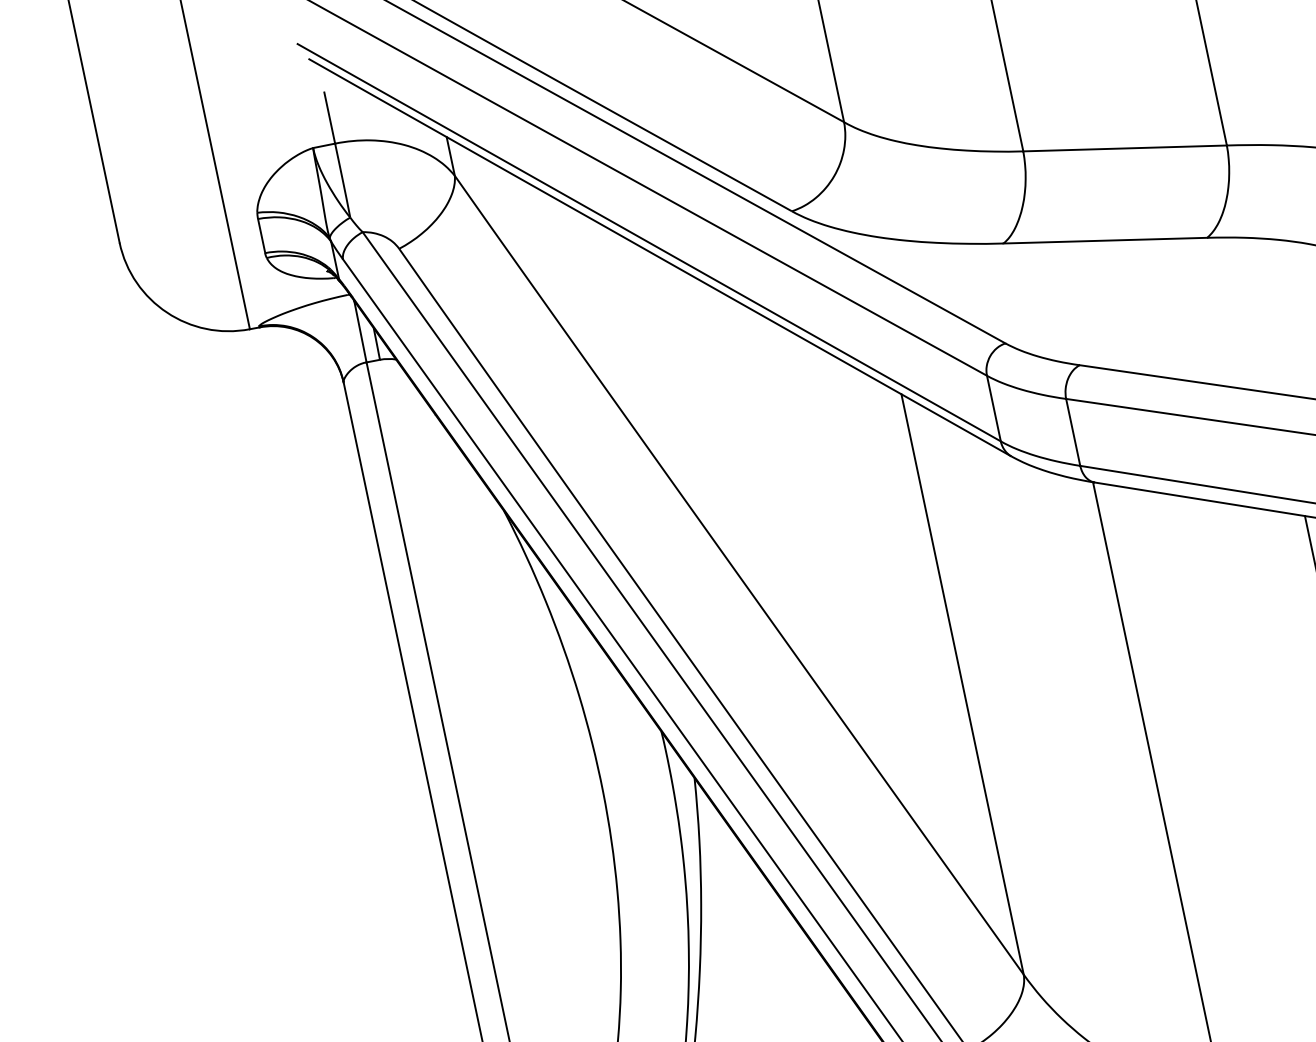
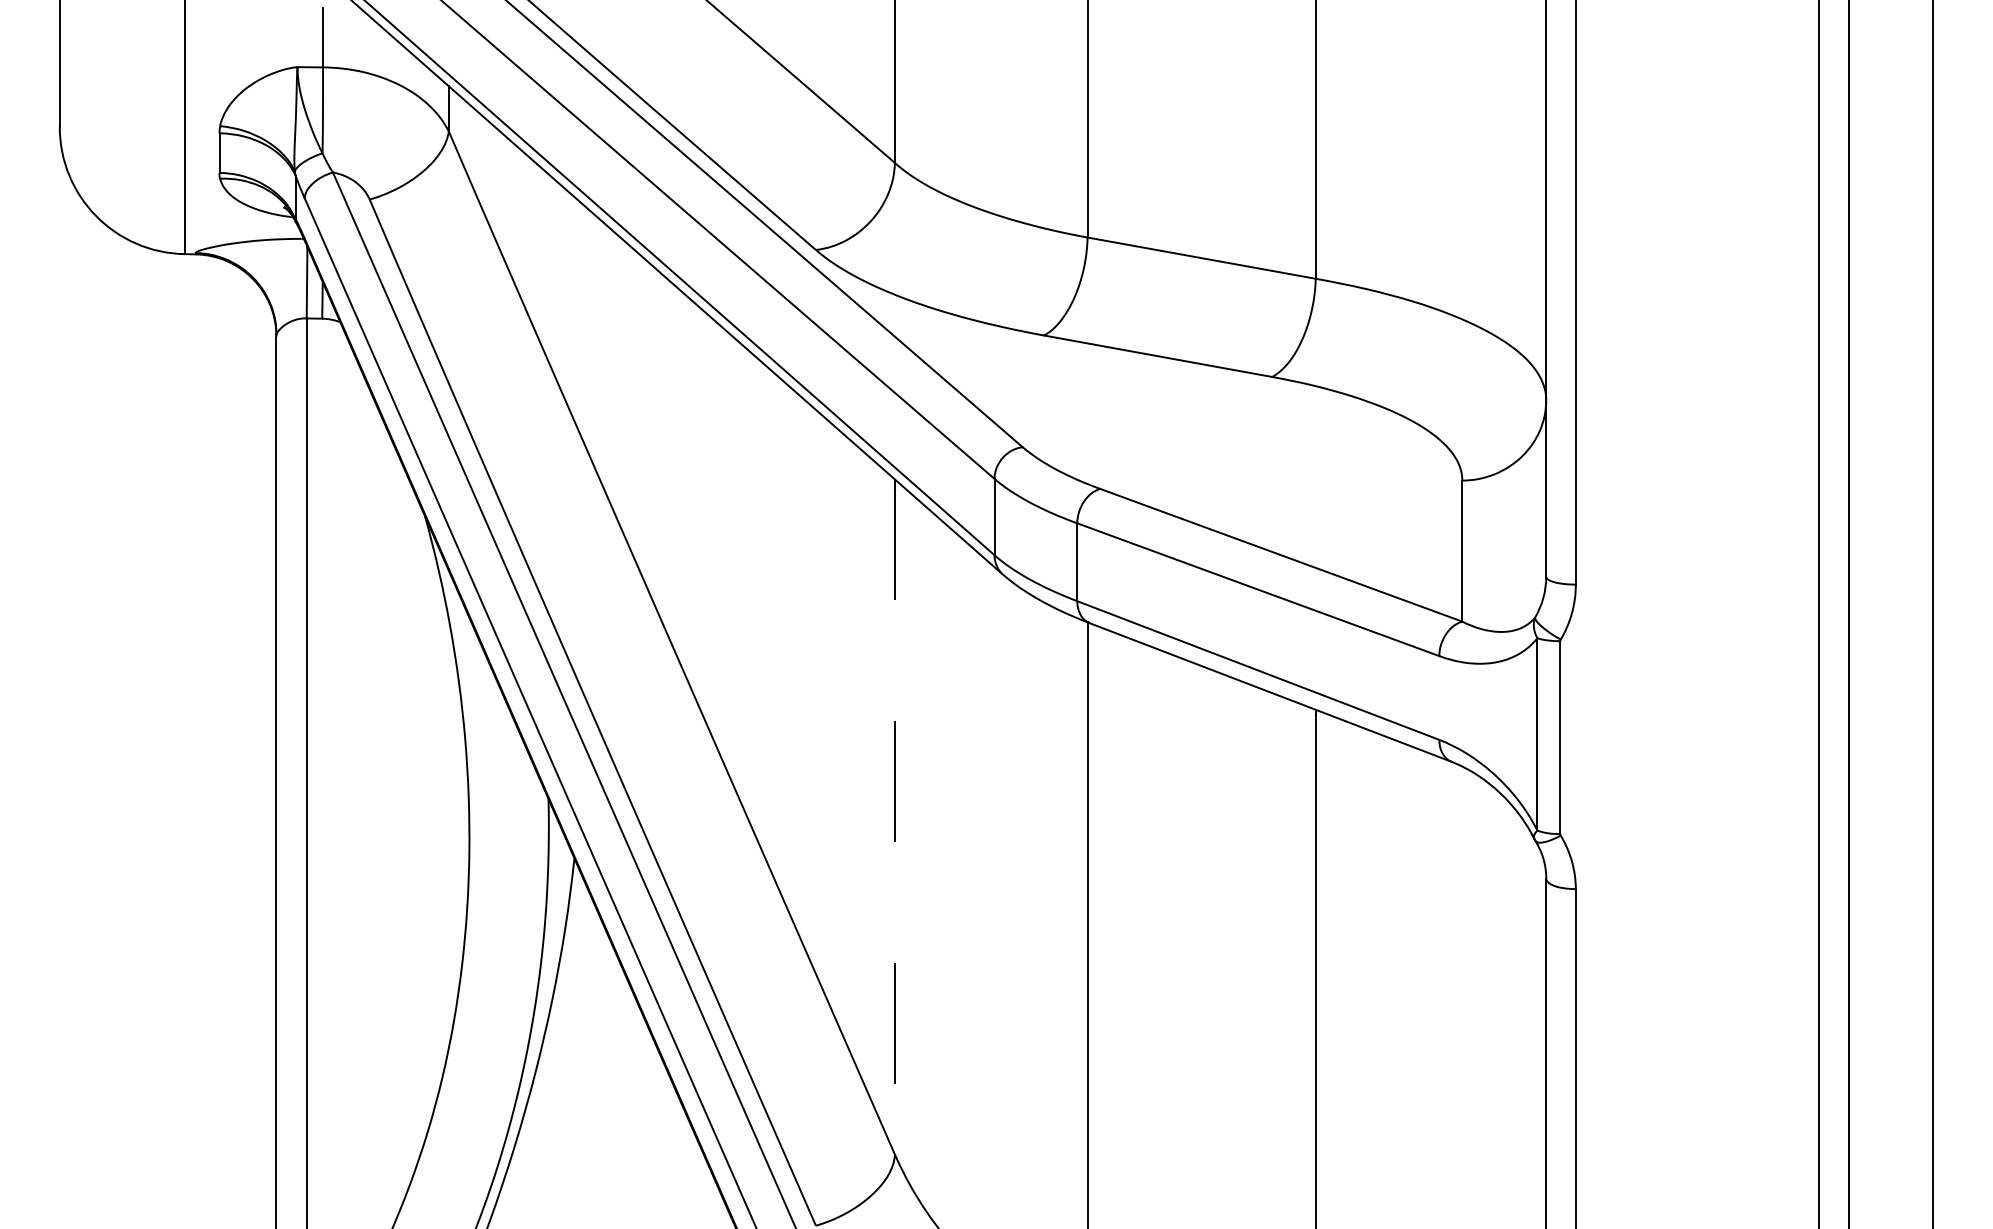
line: (962, 684) -> (894, 816), solid -> dashed

